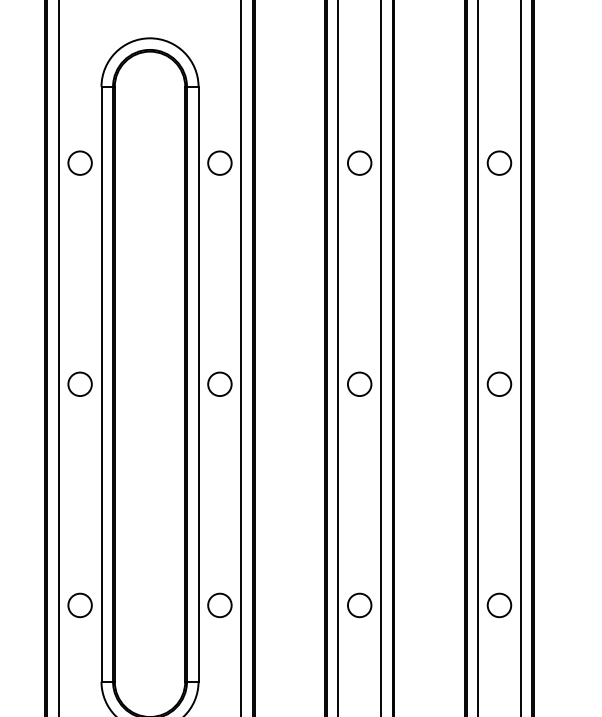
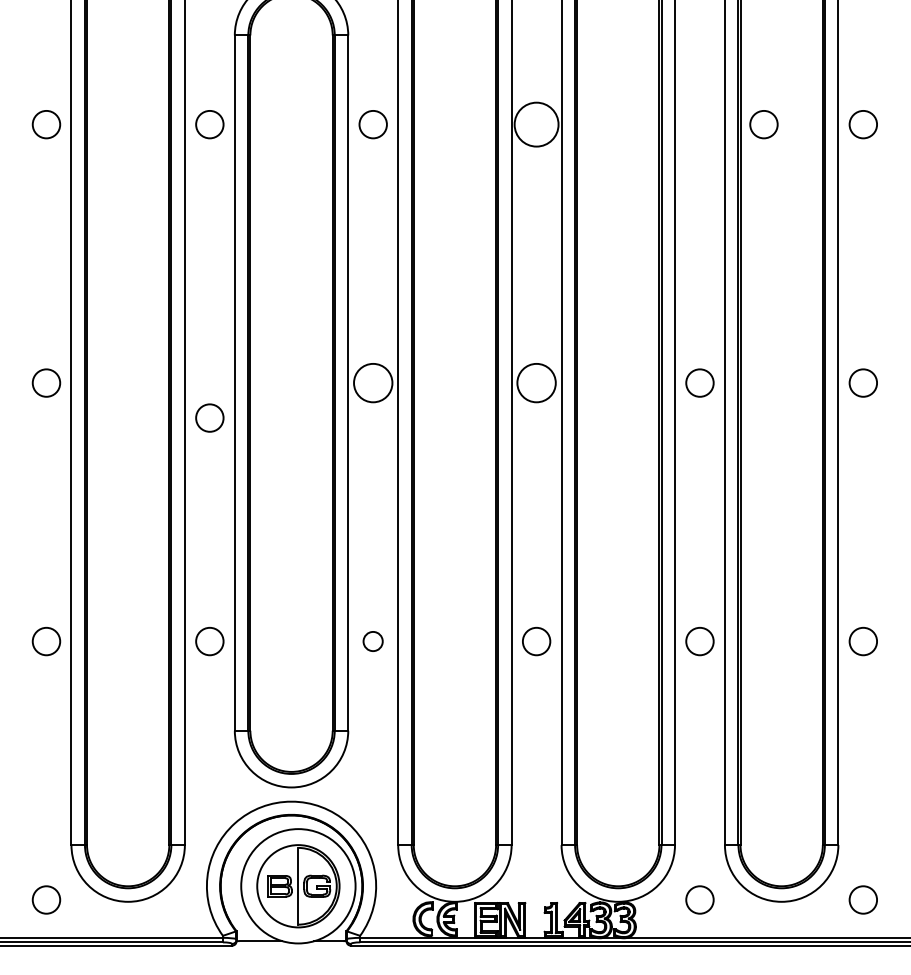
circle: (359, 163) -> (536, 124), size x1.6
circle: (499, 163) -> (763, 124), moved
circle: (79, 383) -> (209, 417), moved
circle: (219, 383) -> (372, 382), size x1.4
circle: (359, 383) -> (536, 382), size x1.4
circle: (219, 605) -> (372, 641), size x0.7

